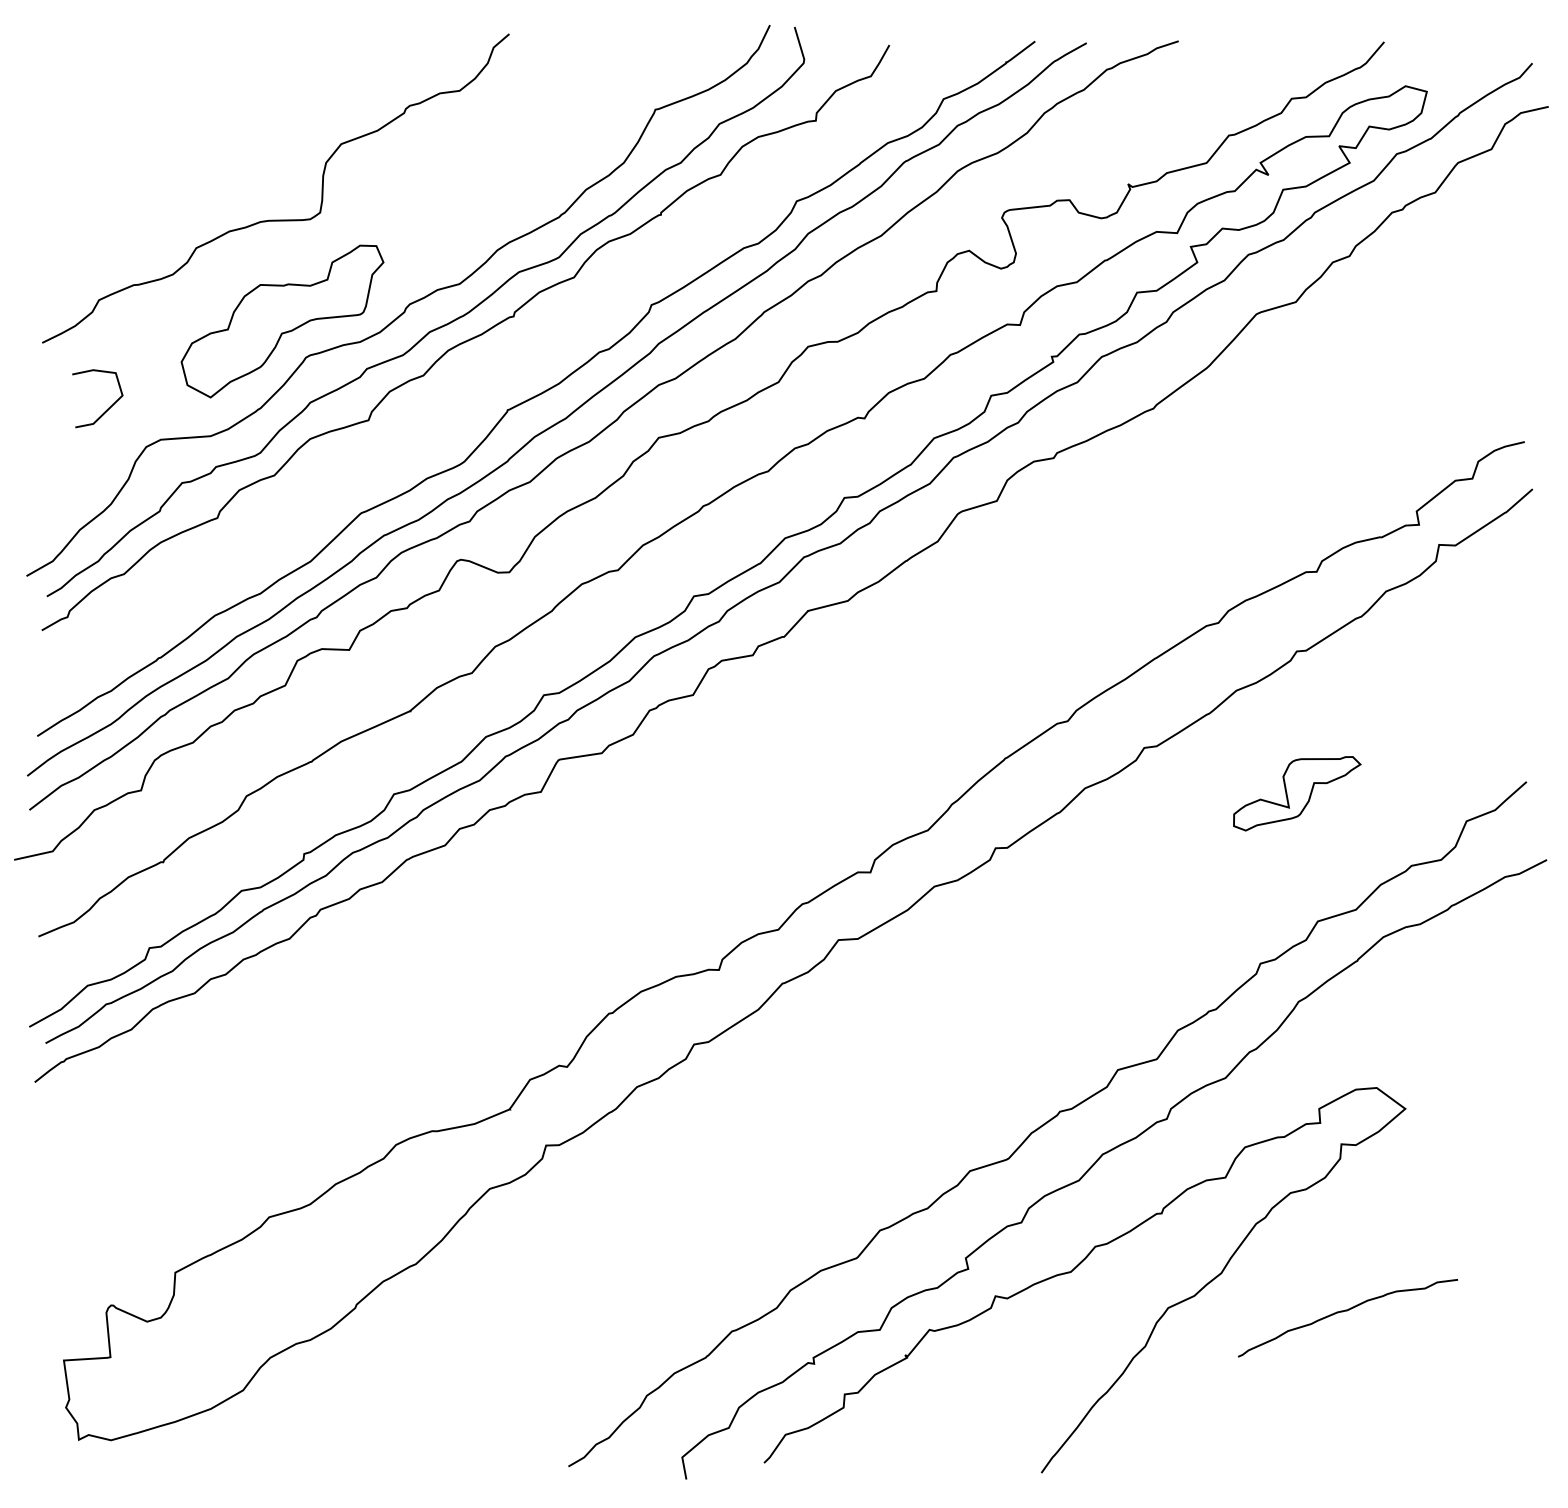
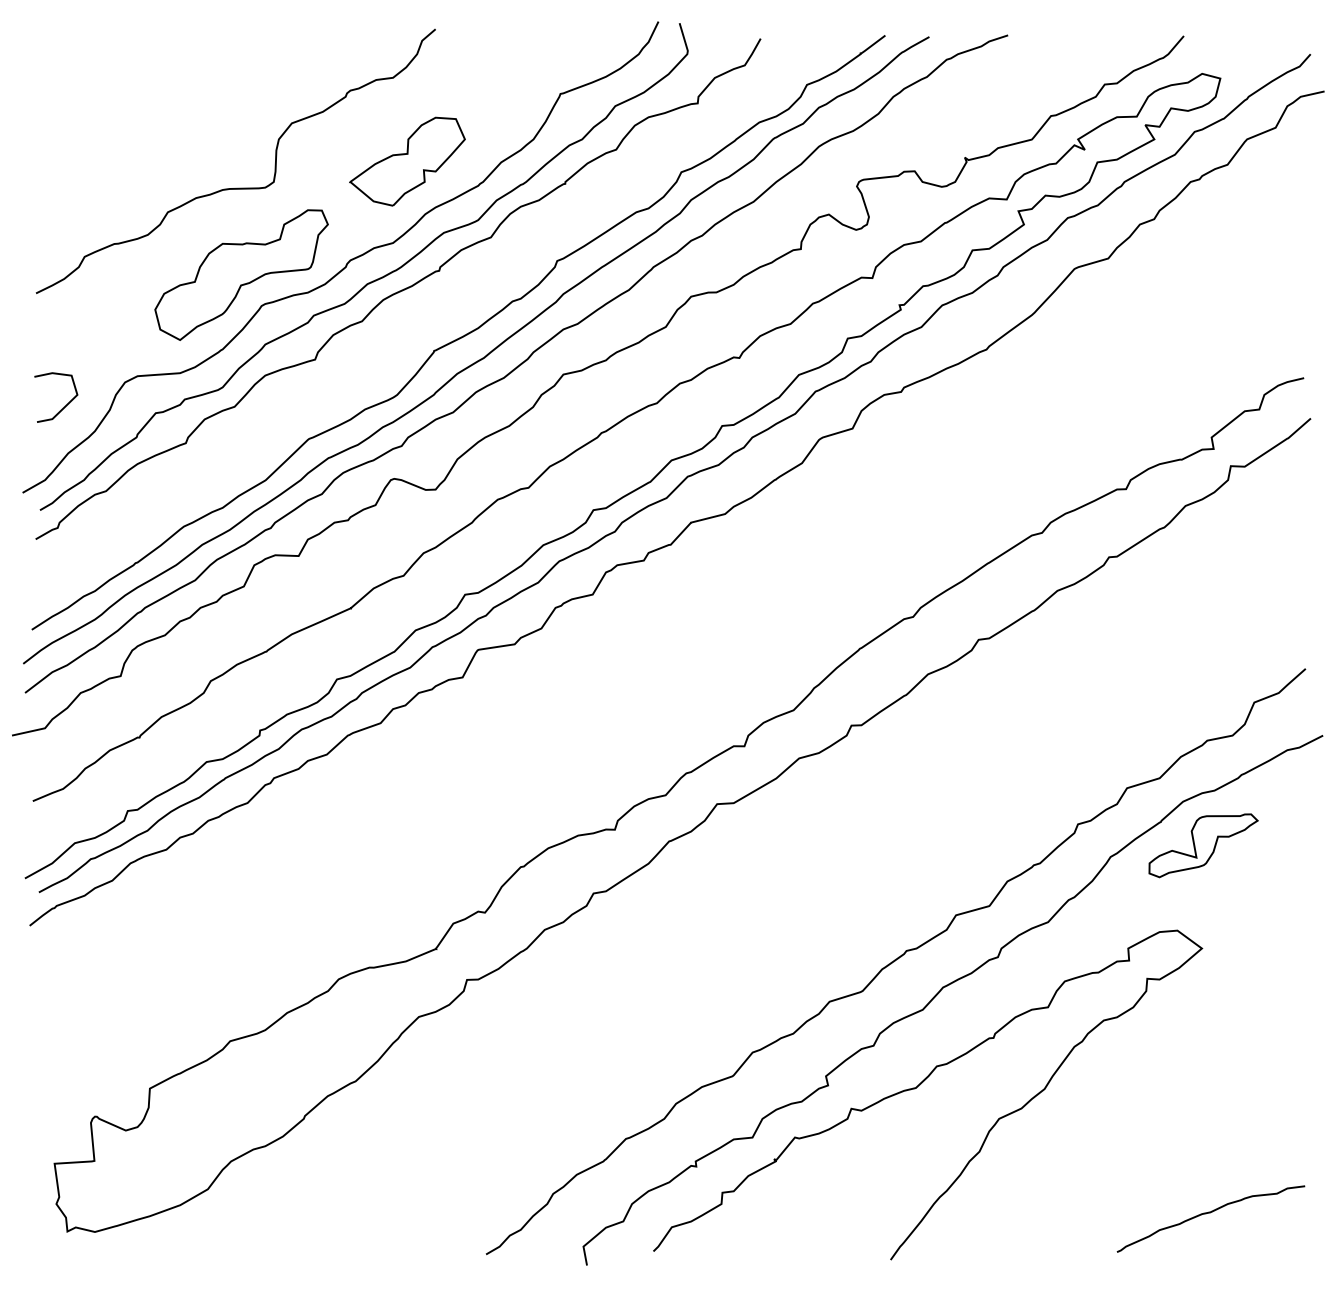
part: (476, 188) -> (407, 161), added
curve: (107, 408) -> (64, 405), moved
part: (1297, 793) -> (1203, 845), moved
curve: (1347, 1311) -> (1210, 1213), moved

